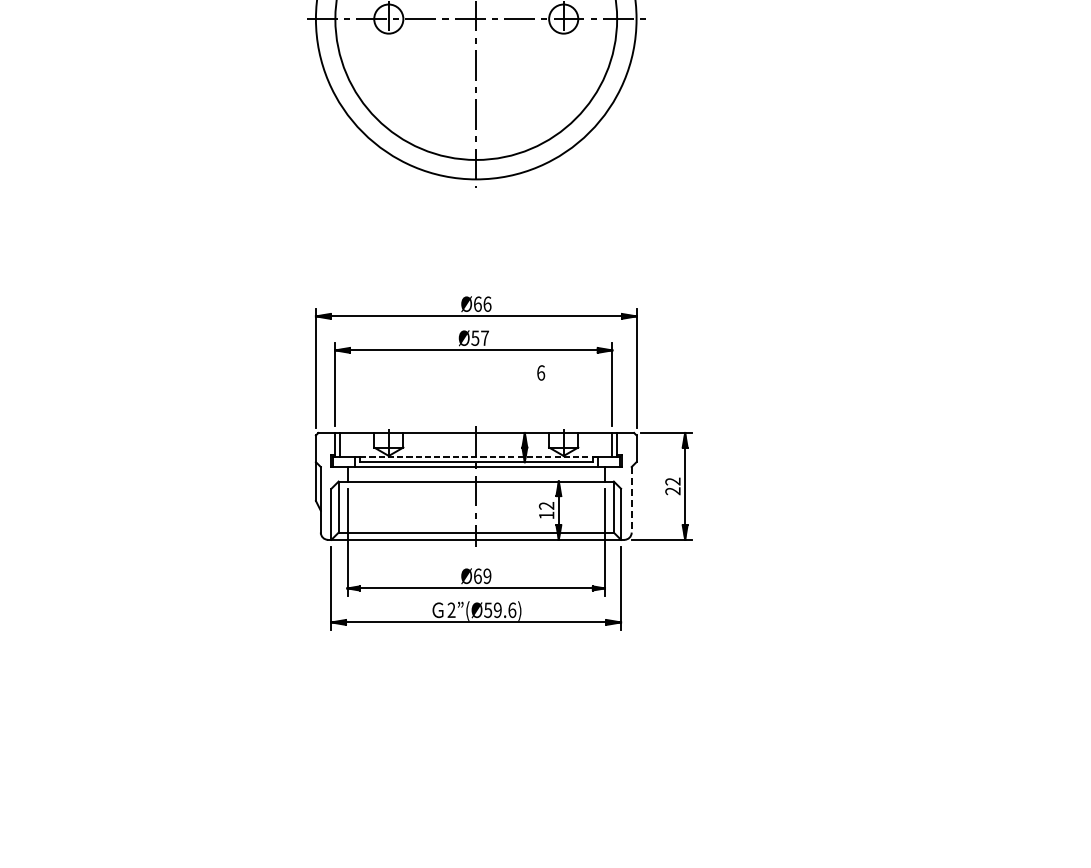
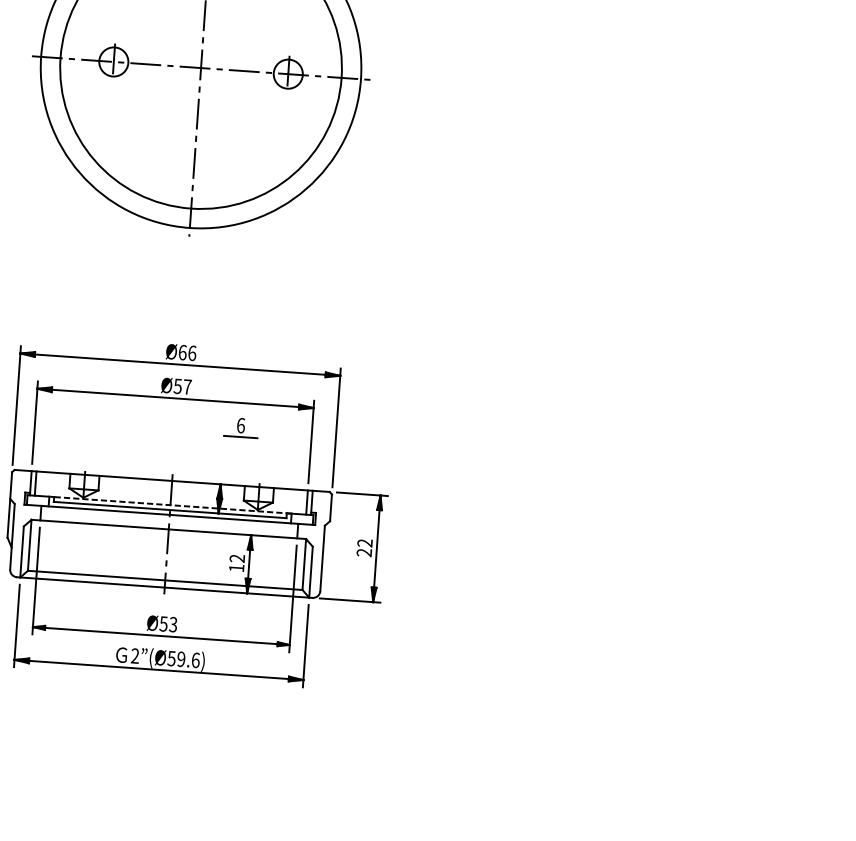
line: (541, 384) -> (240, 437), added
line: (631, 499) -> (322, 558), dashed -> solid
text: (482, 575) -> (168, 623), Ø69 -> Ø53

